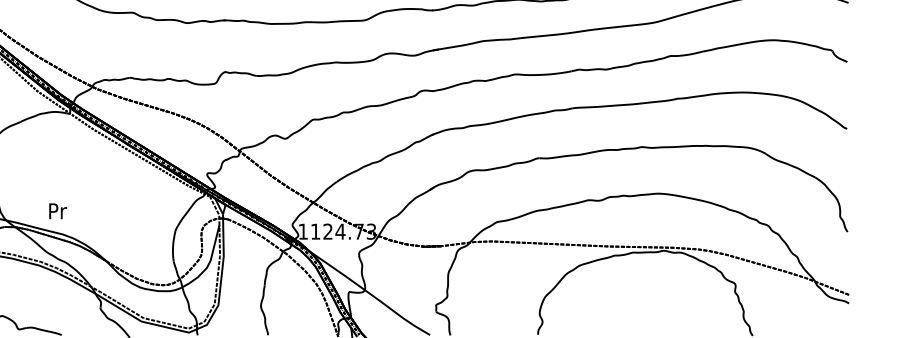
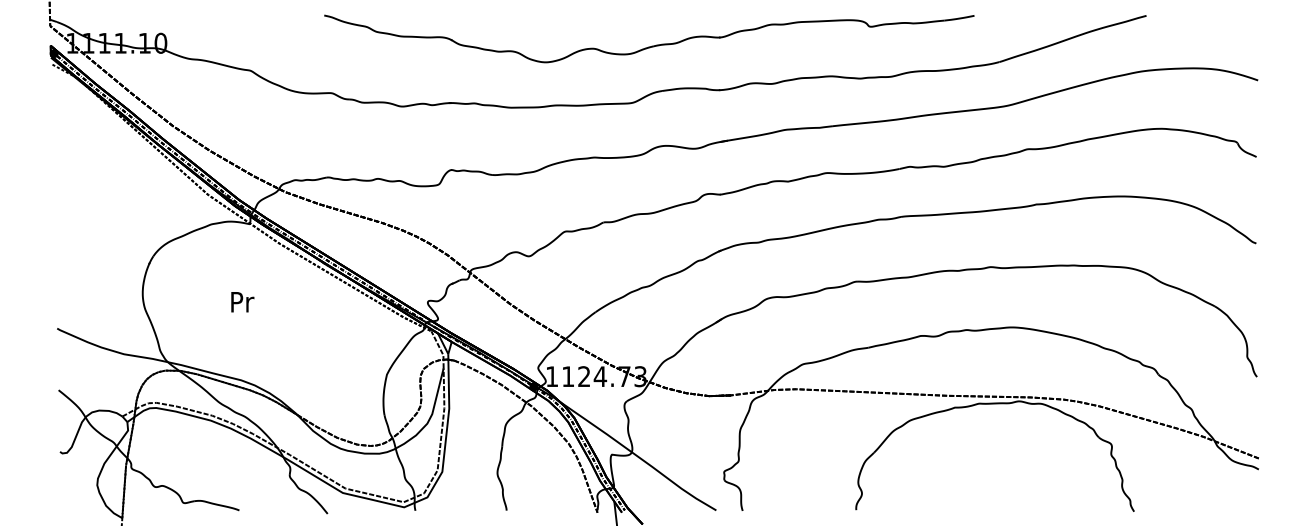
text: (57, 211) -> (242, 302), moved

